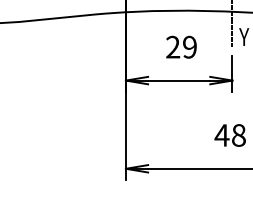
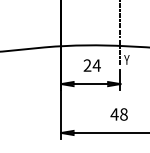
text: (189, 47) -> (96, 65), 29 -> 24

